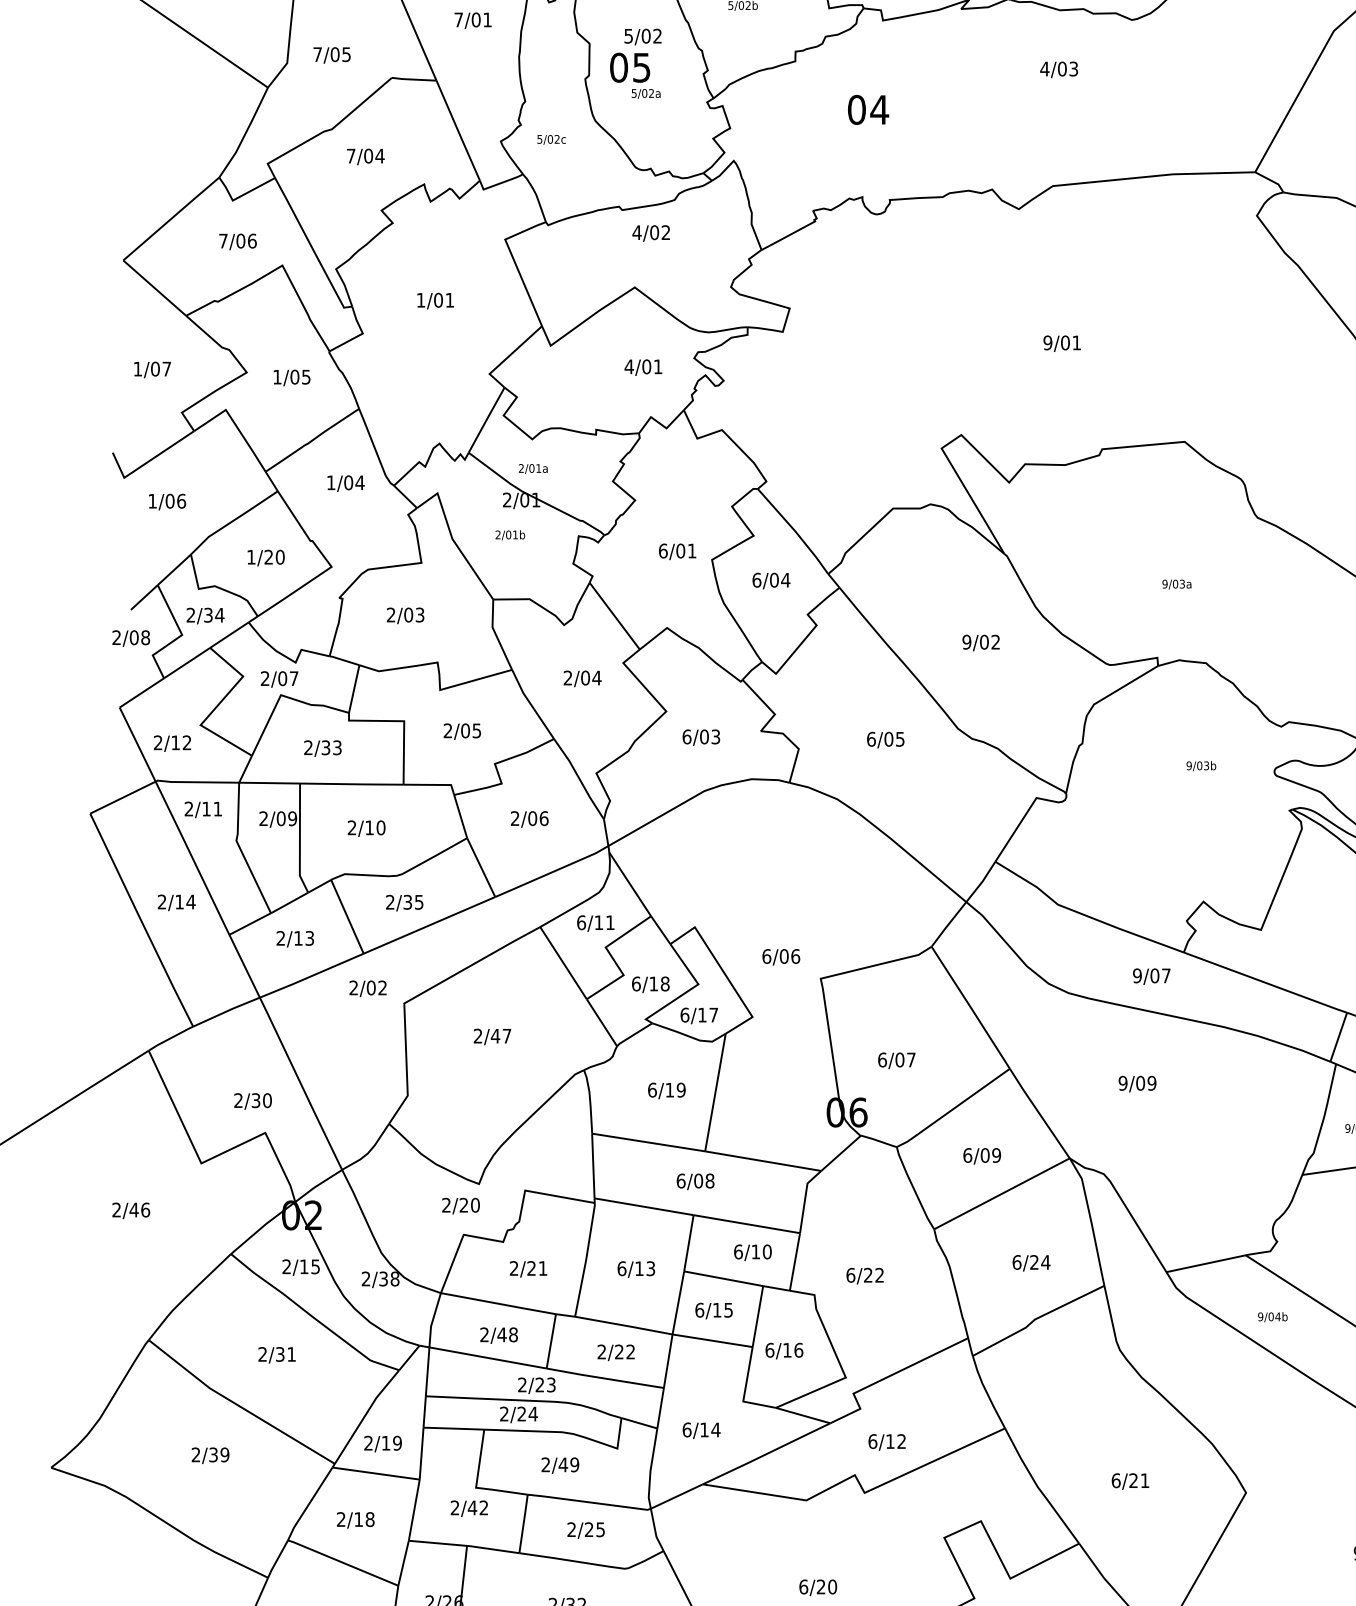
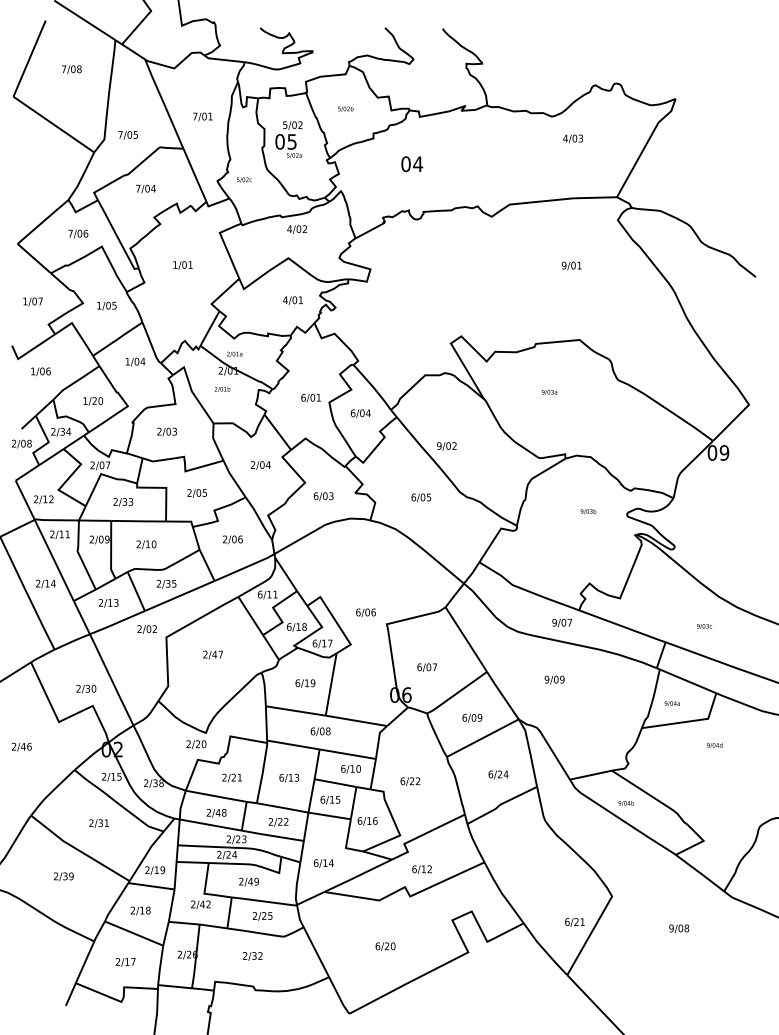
text: (1059, 68) -> (573, 138), moved
text: (1061, 342) -> (571, 265), moved
text: (1176, 584) -> (549, 392), moved
text: (980, 643) -> (446, 446), moved
text: (1129, 1481) -> (574, 922), moved

